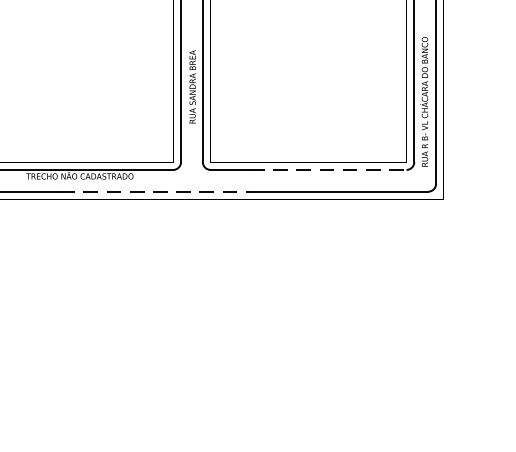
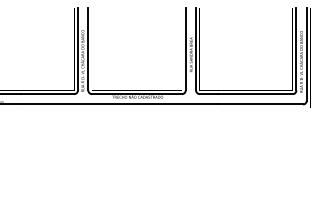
line: (330, 170) -> (256, 94), dashed -> solid
line: (155, 191) -> (173, 104), dashed -> solid

